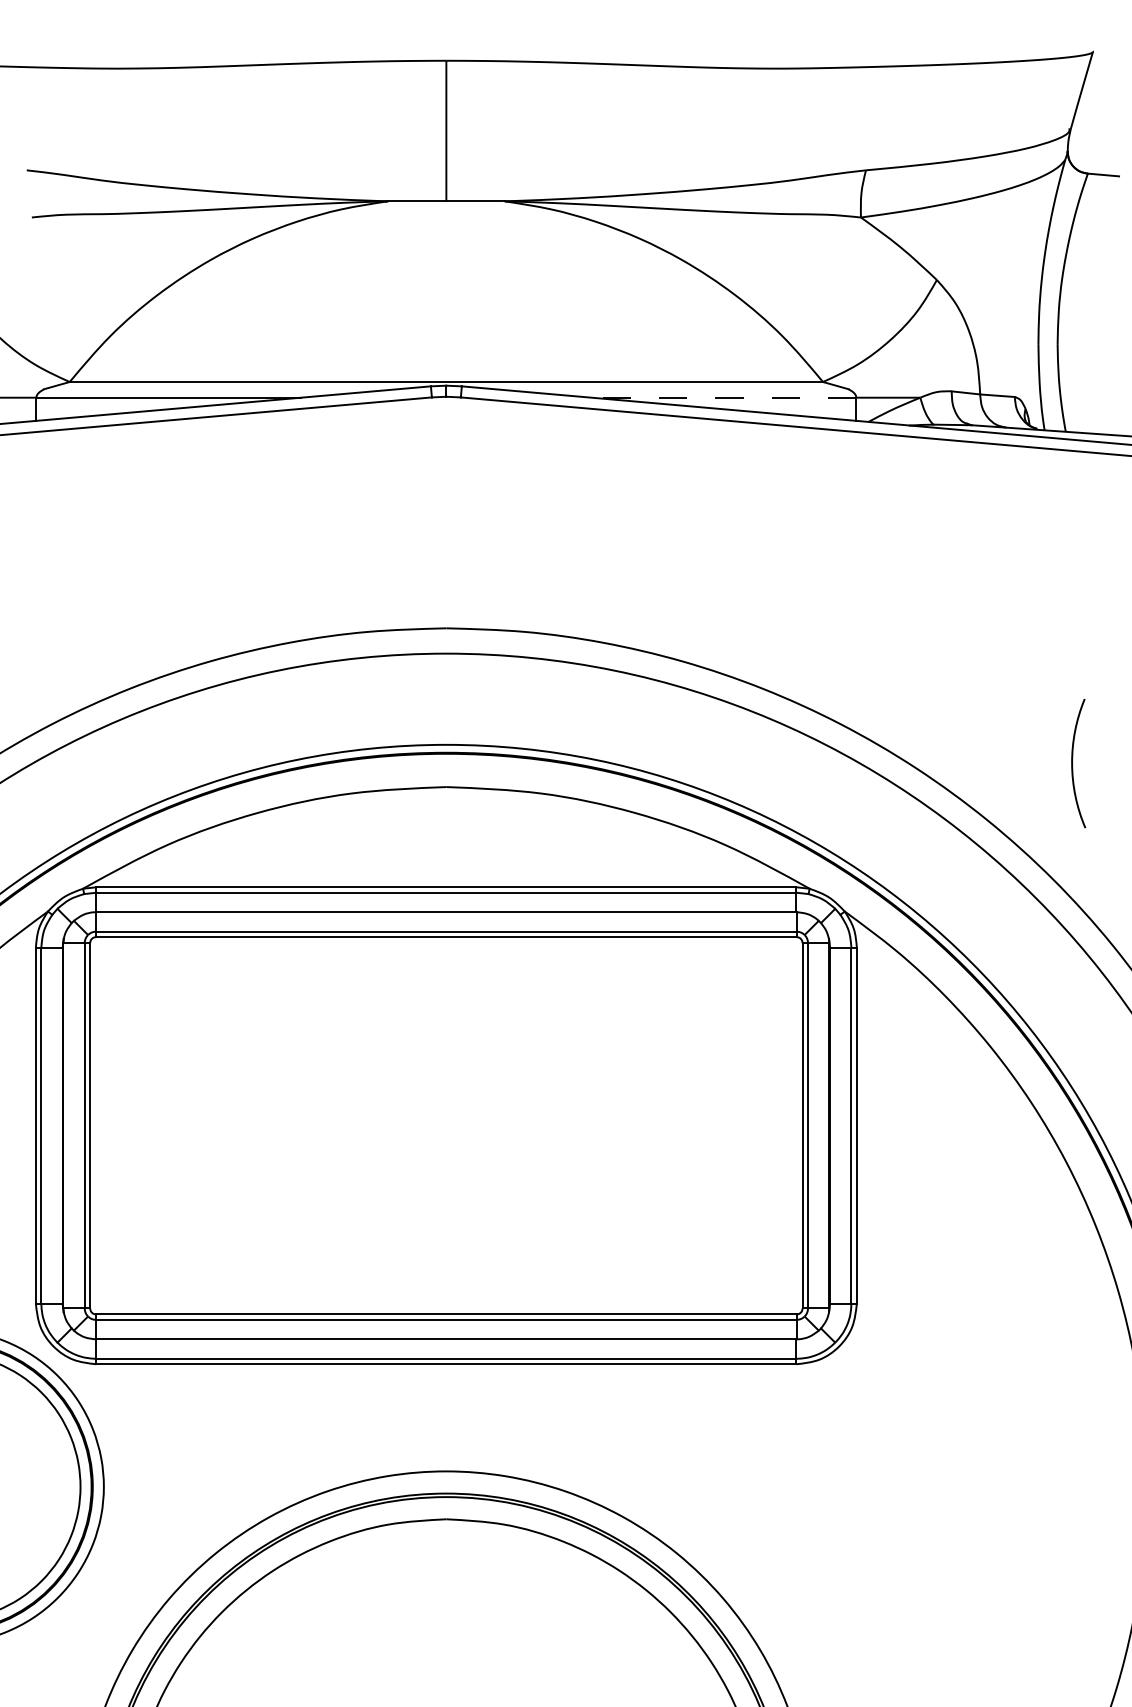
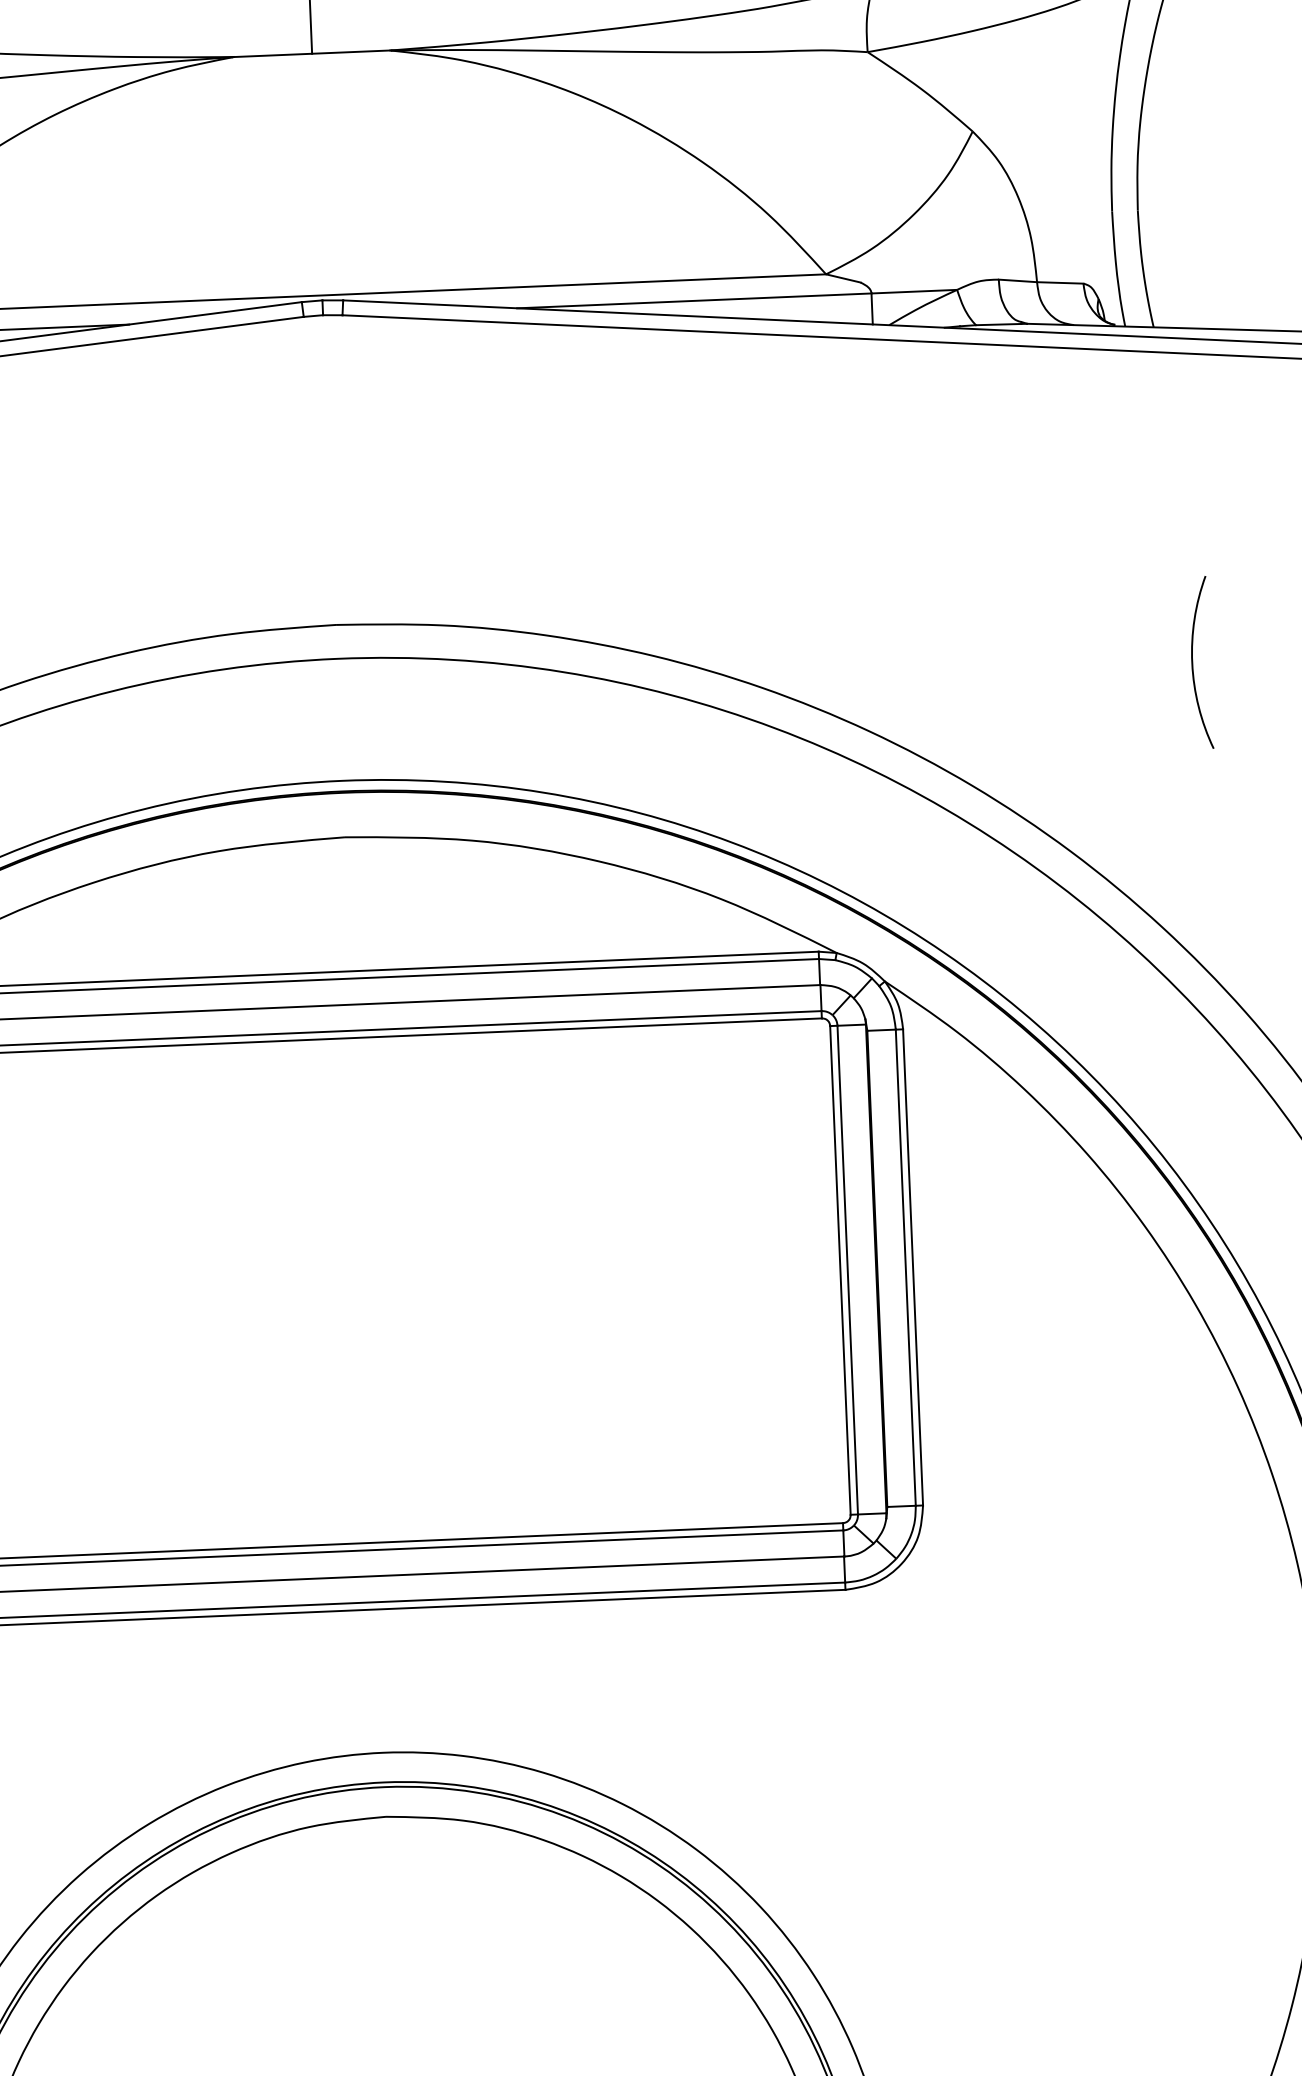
line: (723, 397) -> (693, 300), dashed -> solid
arc: (1072, 763) -> (1192, 662), moved

